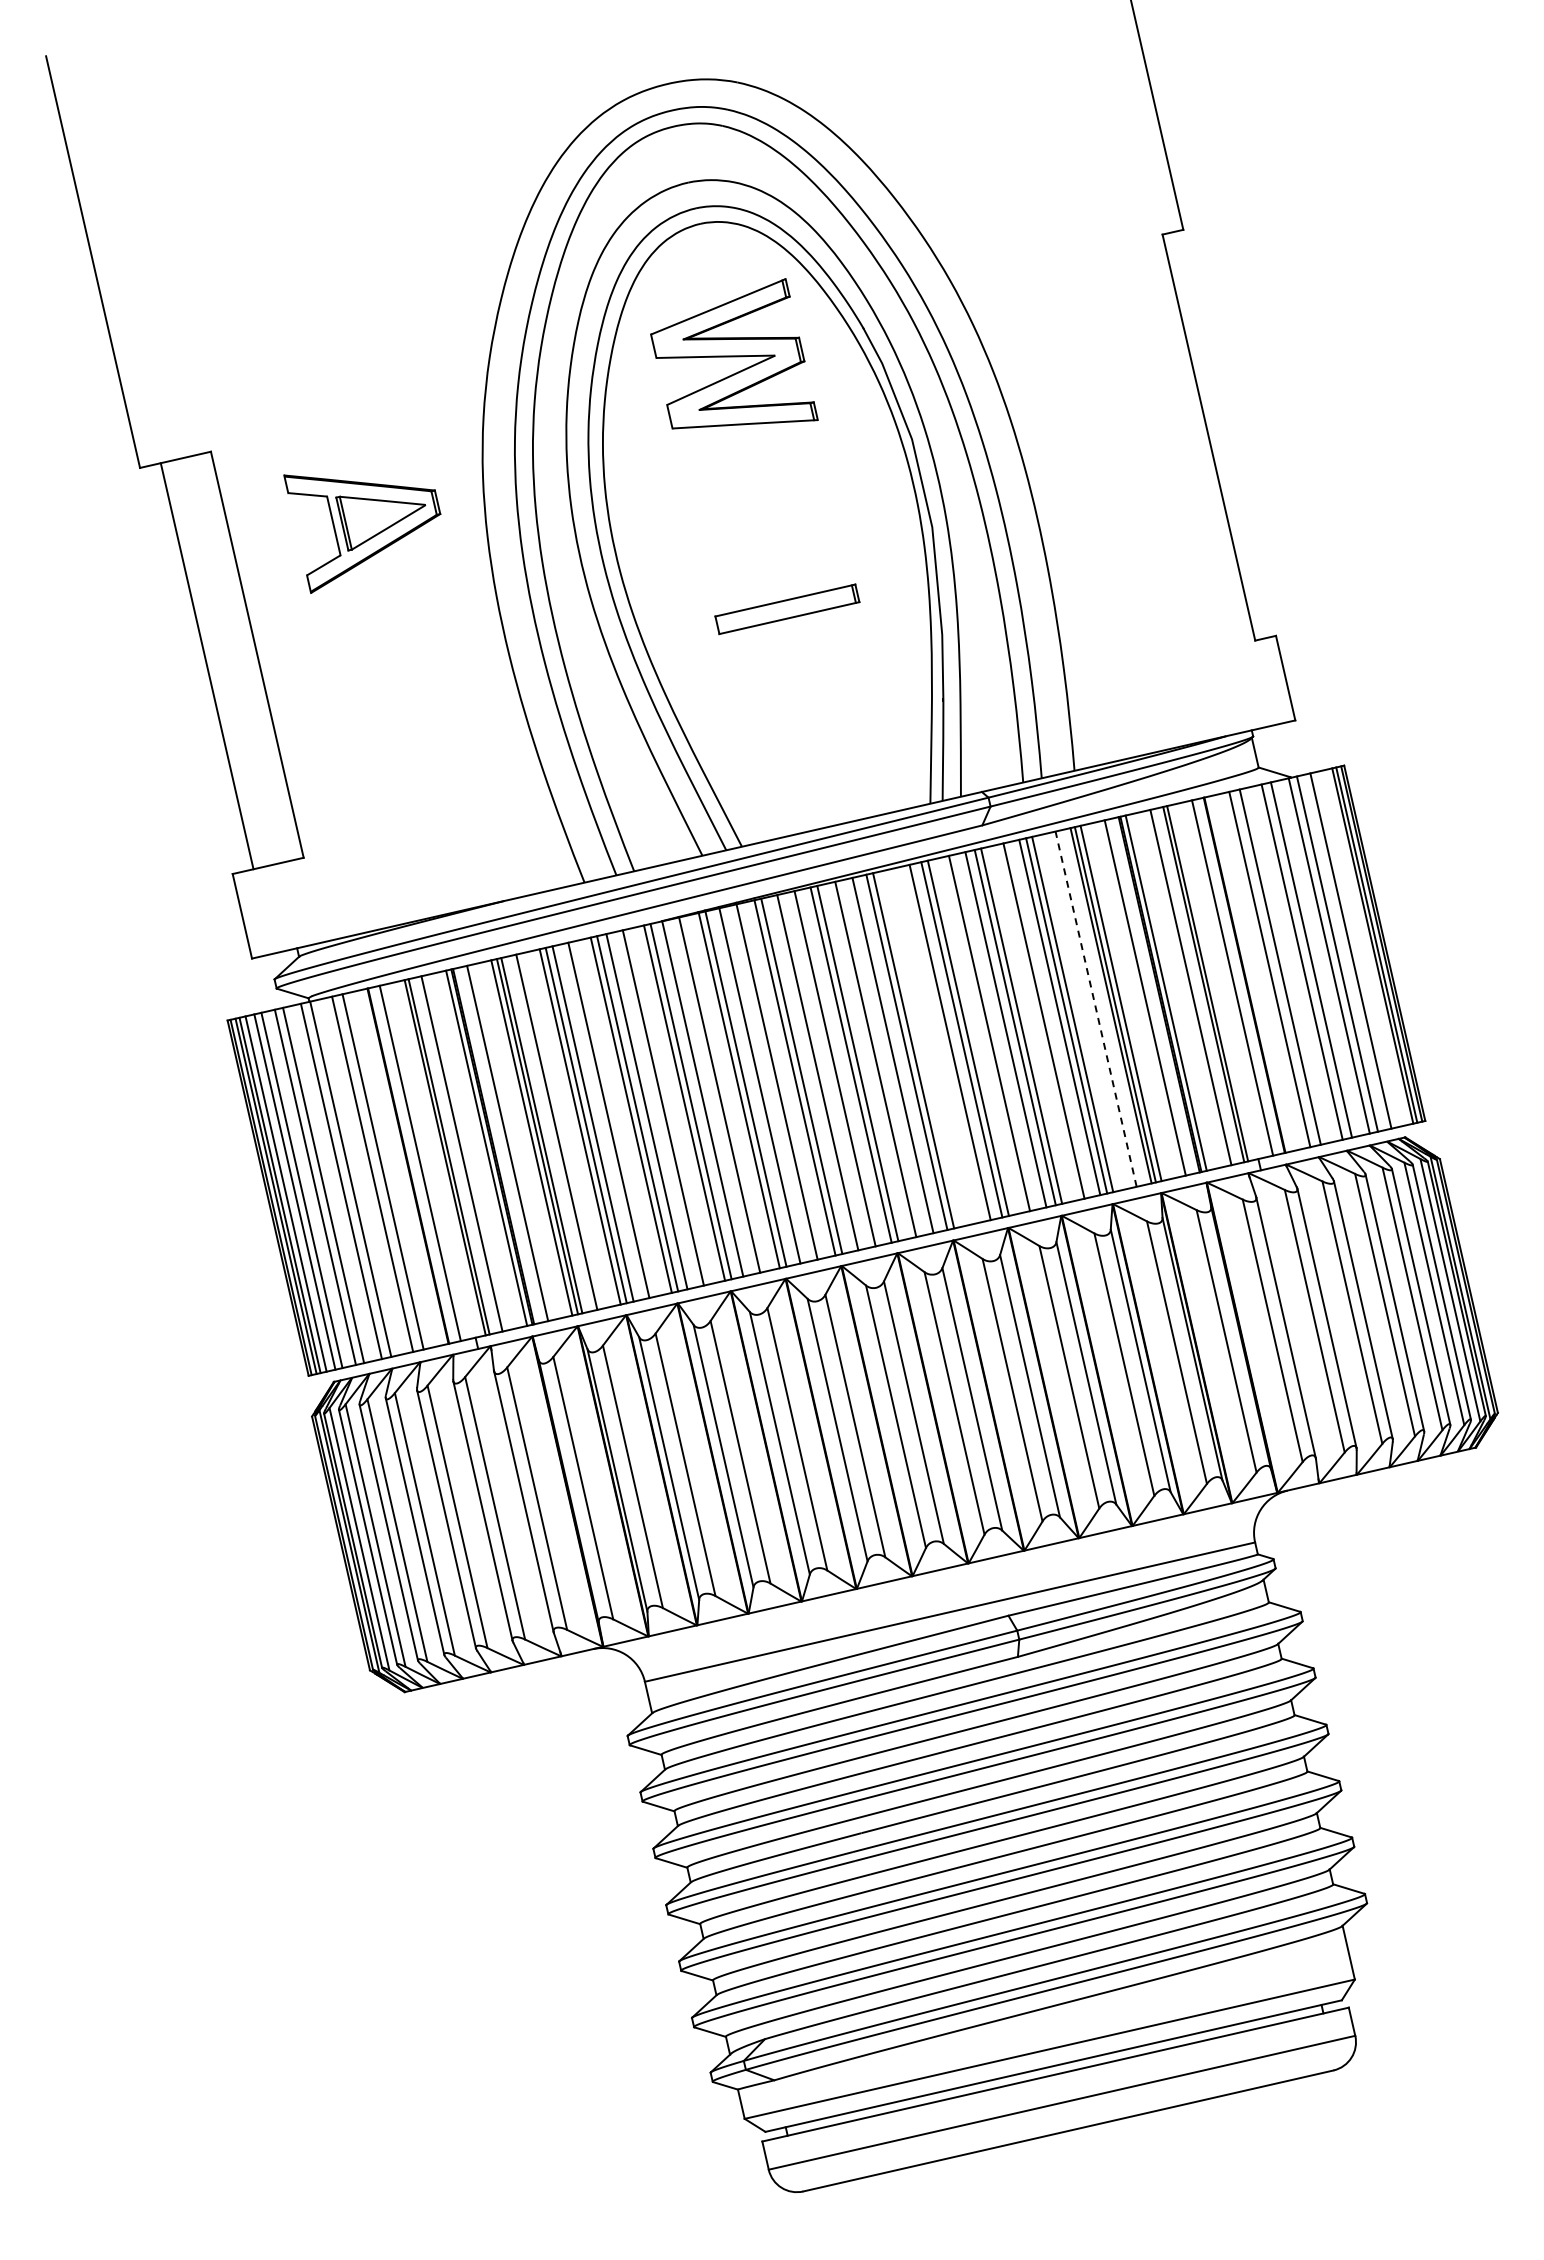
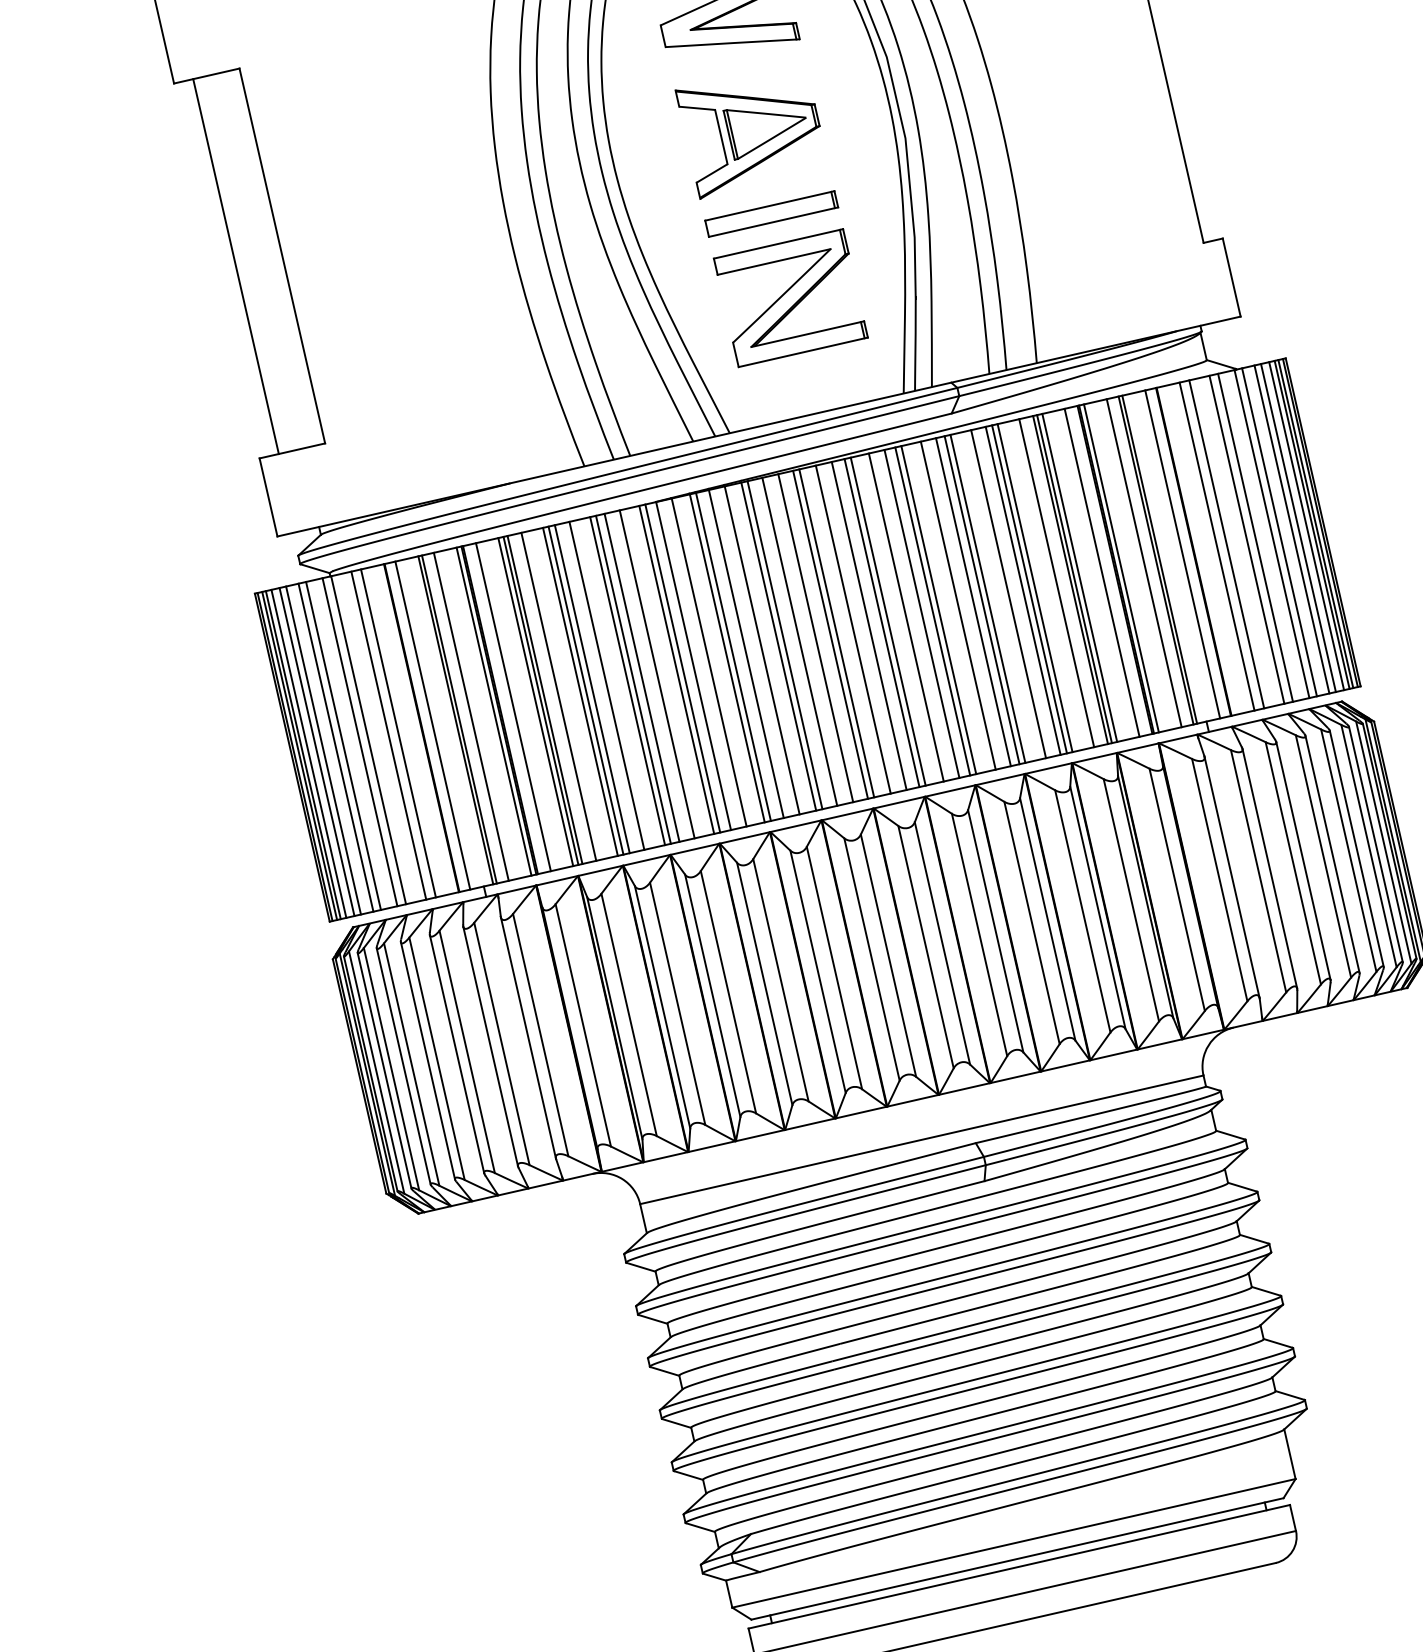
part: (362, 533) -> (747, 144), moved
part: (807, 700) -> (790, 298), added
line: (1366, 947) -> (1306, 526), added
line: (1357, 949) -> (1298, 528), added
line: (1096, 1008) -> (1057, 582), dashed -> solid
line: (932, 1046) -> (905, 617), added

